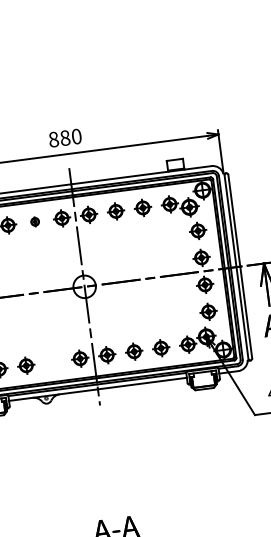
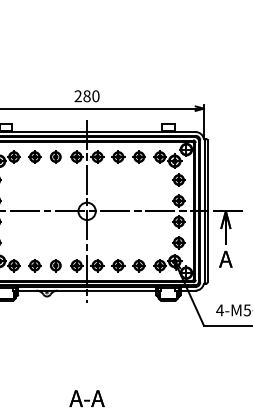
text: (52, 139) -> (77, 96), 880 -> 280
part: (34, 221) -> (55, 156), size x1.67
part: (52, 362) -> (55, 265), added

